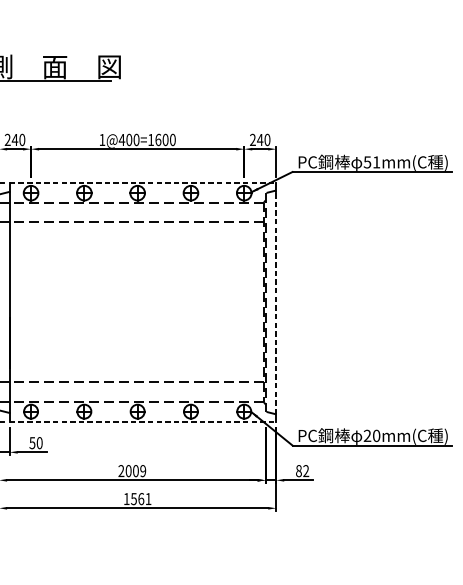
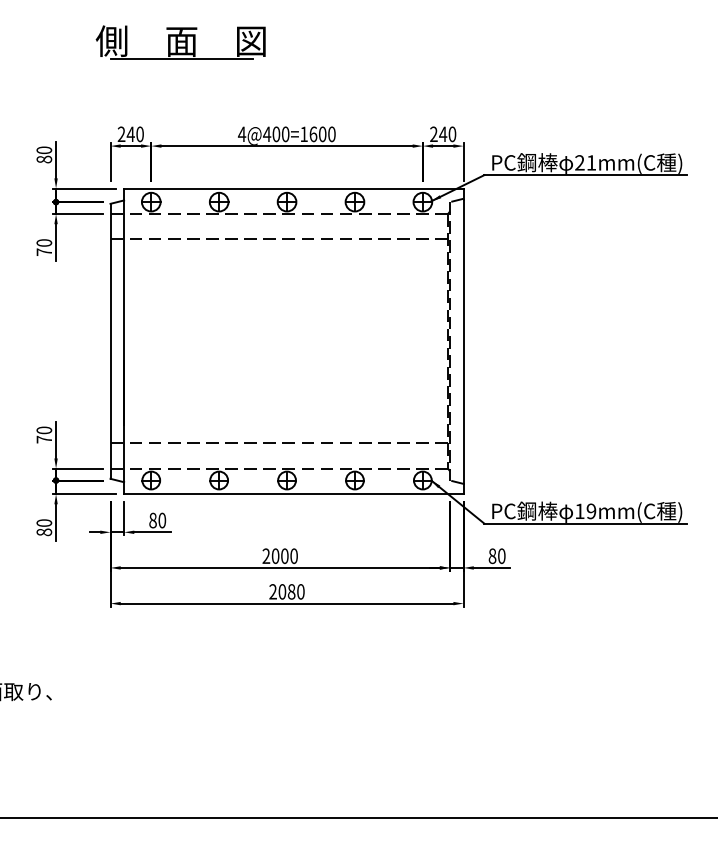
text: (102, 139) -> (242, 133), 1@400=1600 -> 4@400=1600
text: (367, 162) -> (579, 162), 51mm(C -> 21mm(C
line: (142, 182) -> (293, 188), dashed -> solid
line: (276, 303) -> (463, 342), dashed -> solid
line: (142, 422) -> (293, 494), dashed -> solid
text: (371, 435) -> (585, 511), 20mm(C -> 19mm(C
text: (32, 443) -> (152, 520), 50 -> 80
text: (142, 470) -> (293, 555), 2009 -> 2000
text: (305, 471) -> (501, 556), 82 -> 80
text: (137, 498) -> (286, 591), 1561 -> 2080

